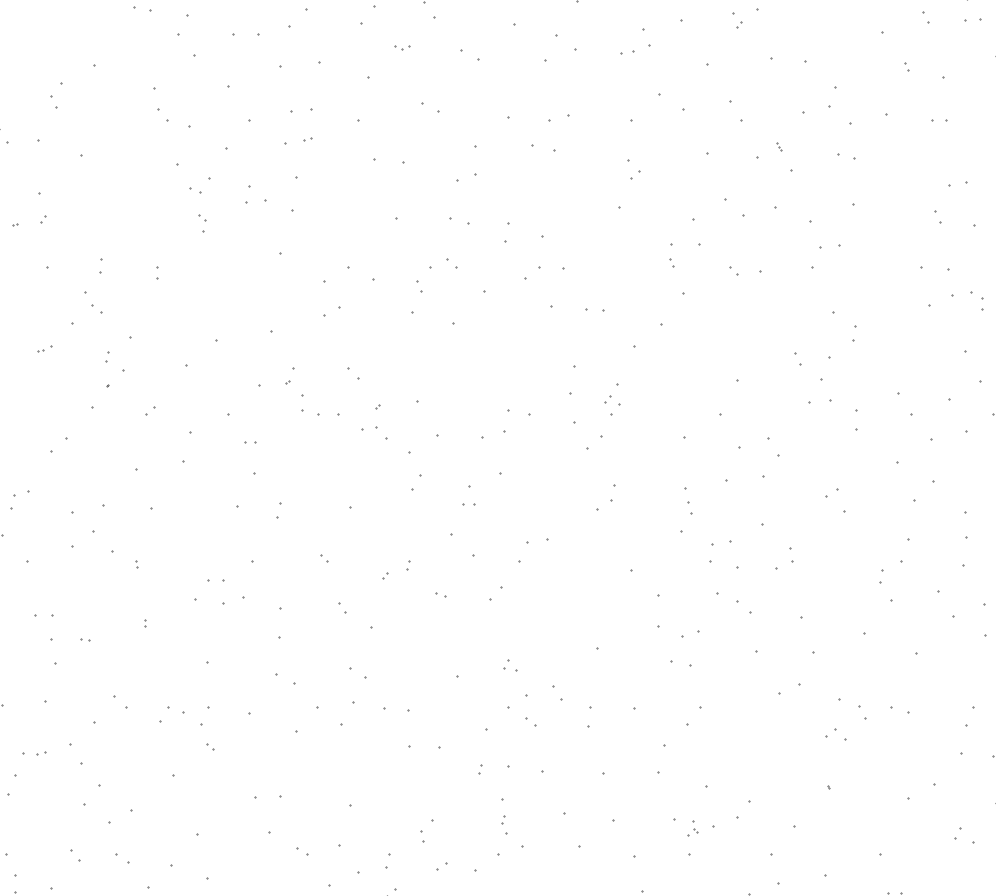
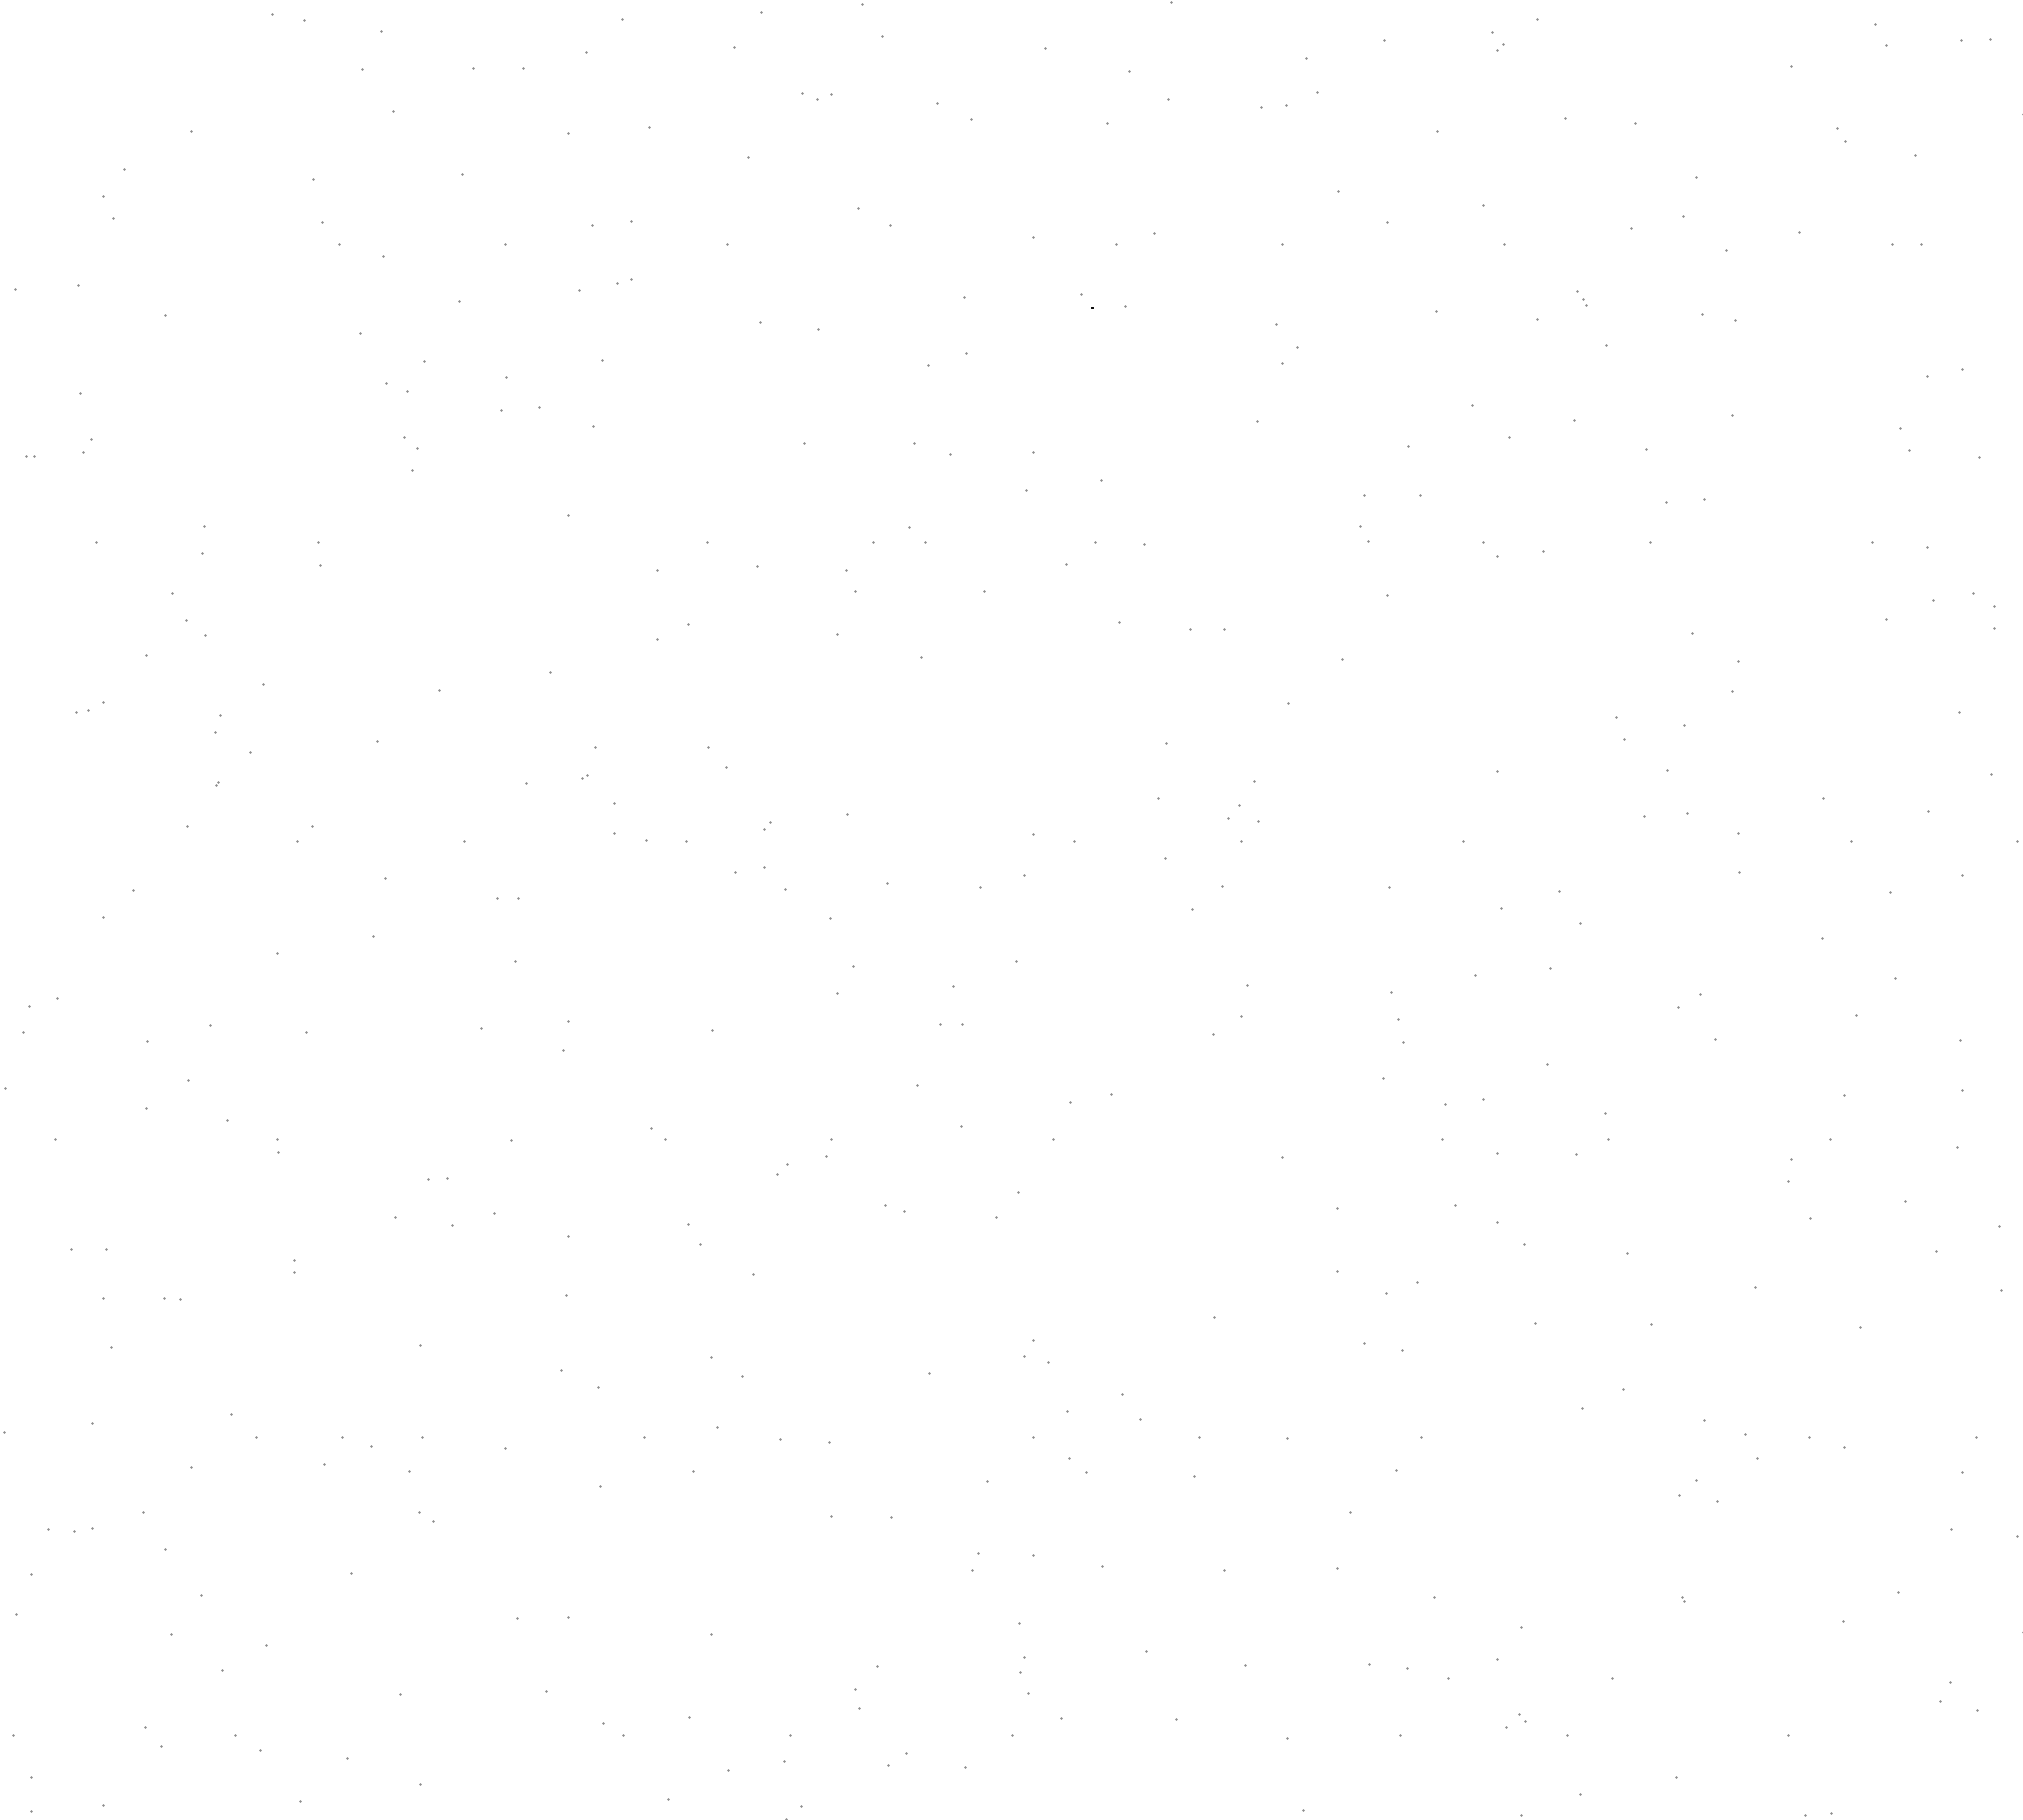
part: (737, 20) -> (1497, 41), size x0.62
part: (215, 580) -> (437, 1179), size x0.62
part: (692, 832) -> (1516, 1721), moved

